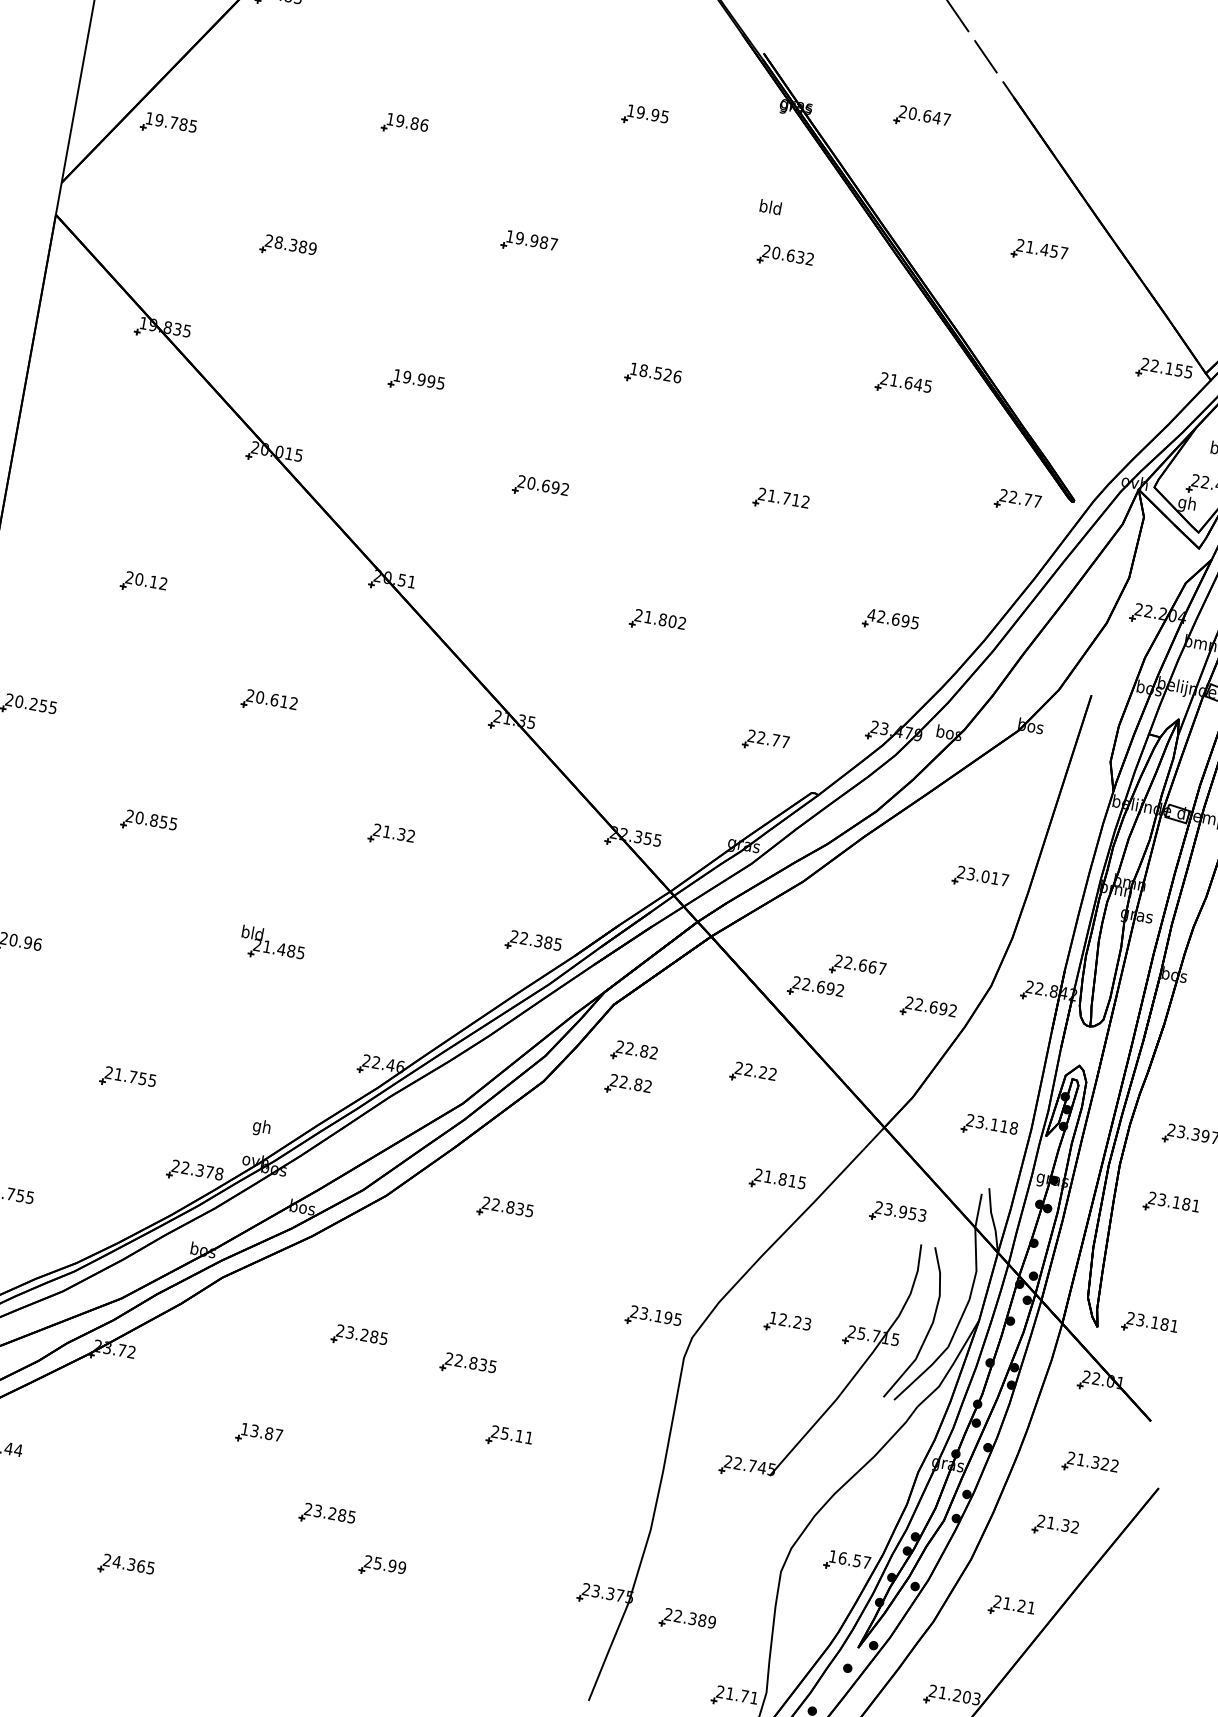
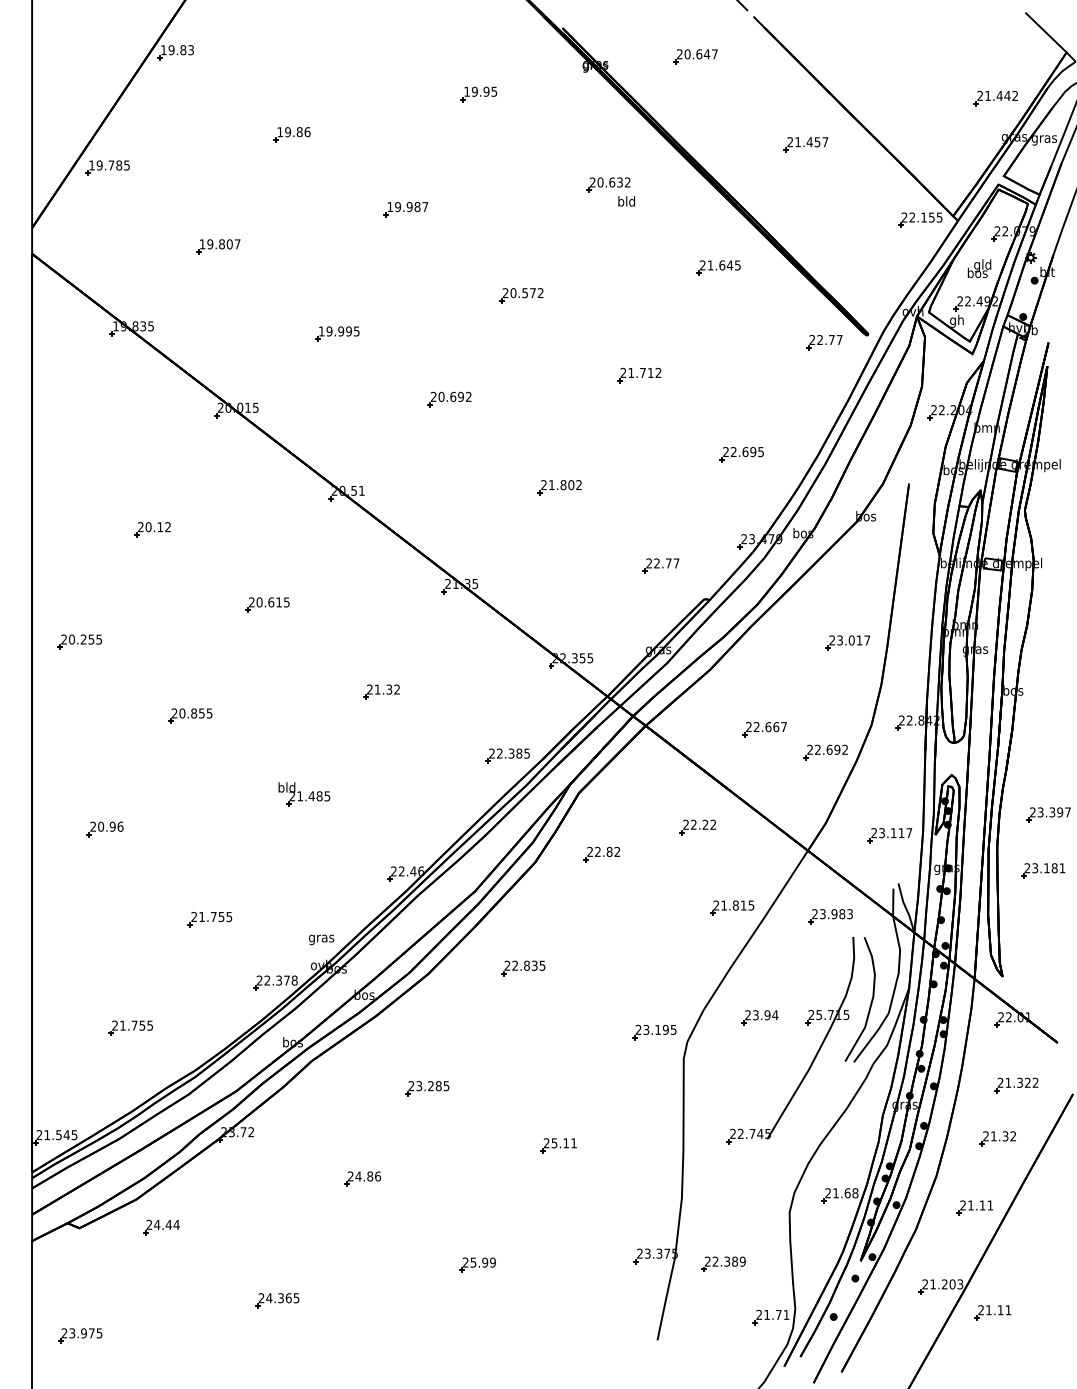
text: (770, 207) -> (626, 201), moved
text: (290, 244) -> (219, 244), 28.389 -> 19.807
text: (654, 373) -> (522, 293), 18.526 -> 20.572
text: (871, 614) -> (725, 451), 42.695 -> 22.695
text: (293, 703) -> (286, 602), 20.612 -> 20.615
part: (815, 989) -> (734, 752), removed
part: (633, 1052) -> (601, 827), removed
text: (261, 1127) -> (321, 938), gh -> gras
text: (1014, 1128) -> (909, 833), 23.118 -> 23.117
text: (912, 1214) -> (842, 914), 23.953 -> 23.983
text: (790, 1321) -> (761, 1015), 12.23 -> 23.94
part: (1150, 1324) -> (1043, 967), removed
part: (468, 1365) -> (516, 1095), removed
text: (262, 1432) -> (364, 1176), 13.87 -> 24.86
part: (327, 1515) -> (427, 1232), removed
text: (849, 1559) -> (841, 1193), 16.57 -> 21.68
text: (1021, 1606) -> (982, 1205), 21.21 -> 21.11

